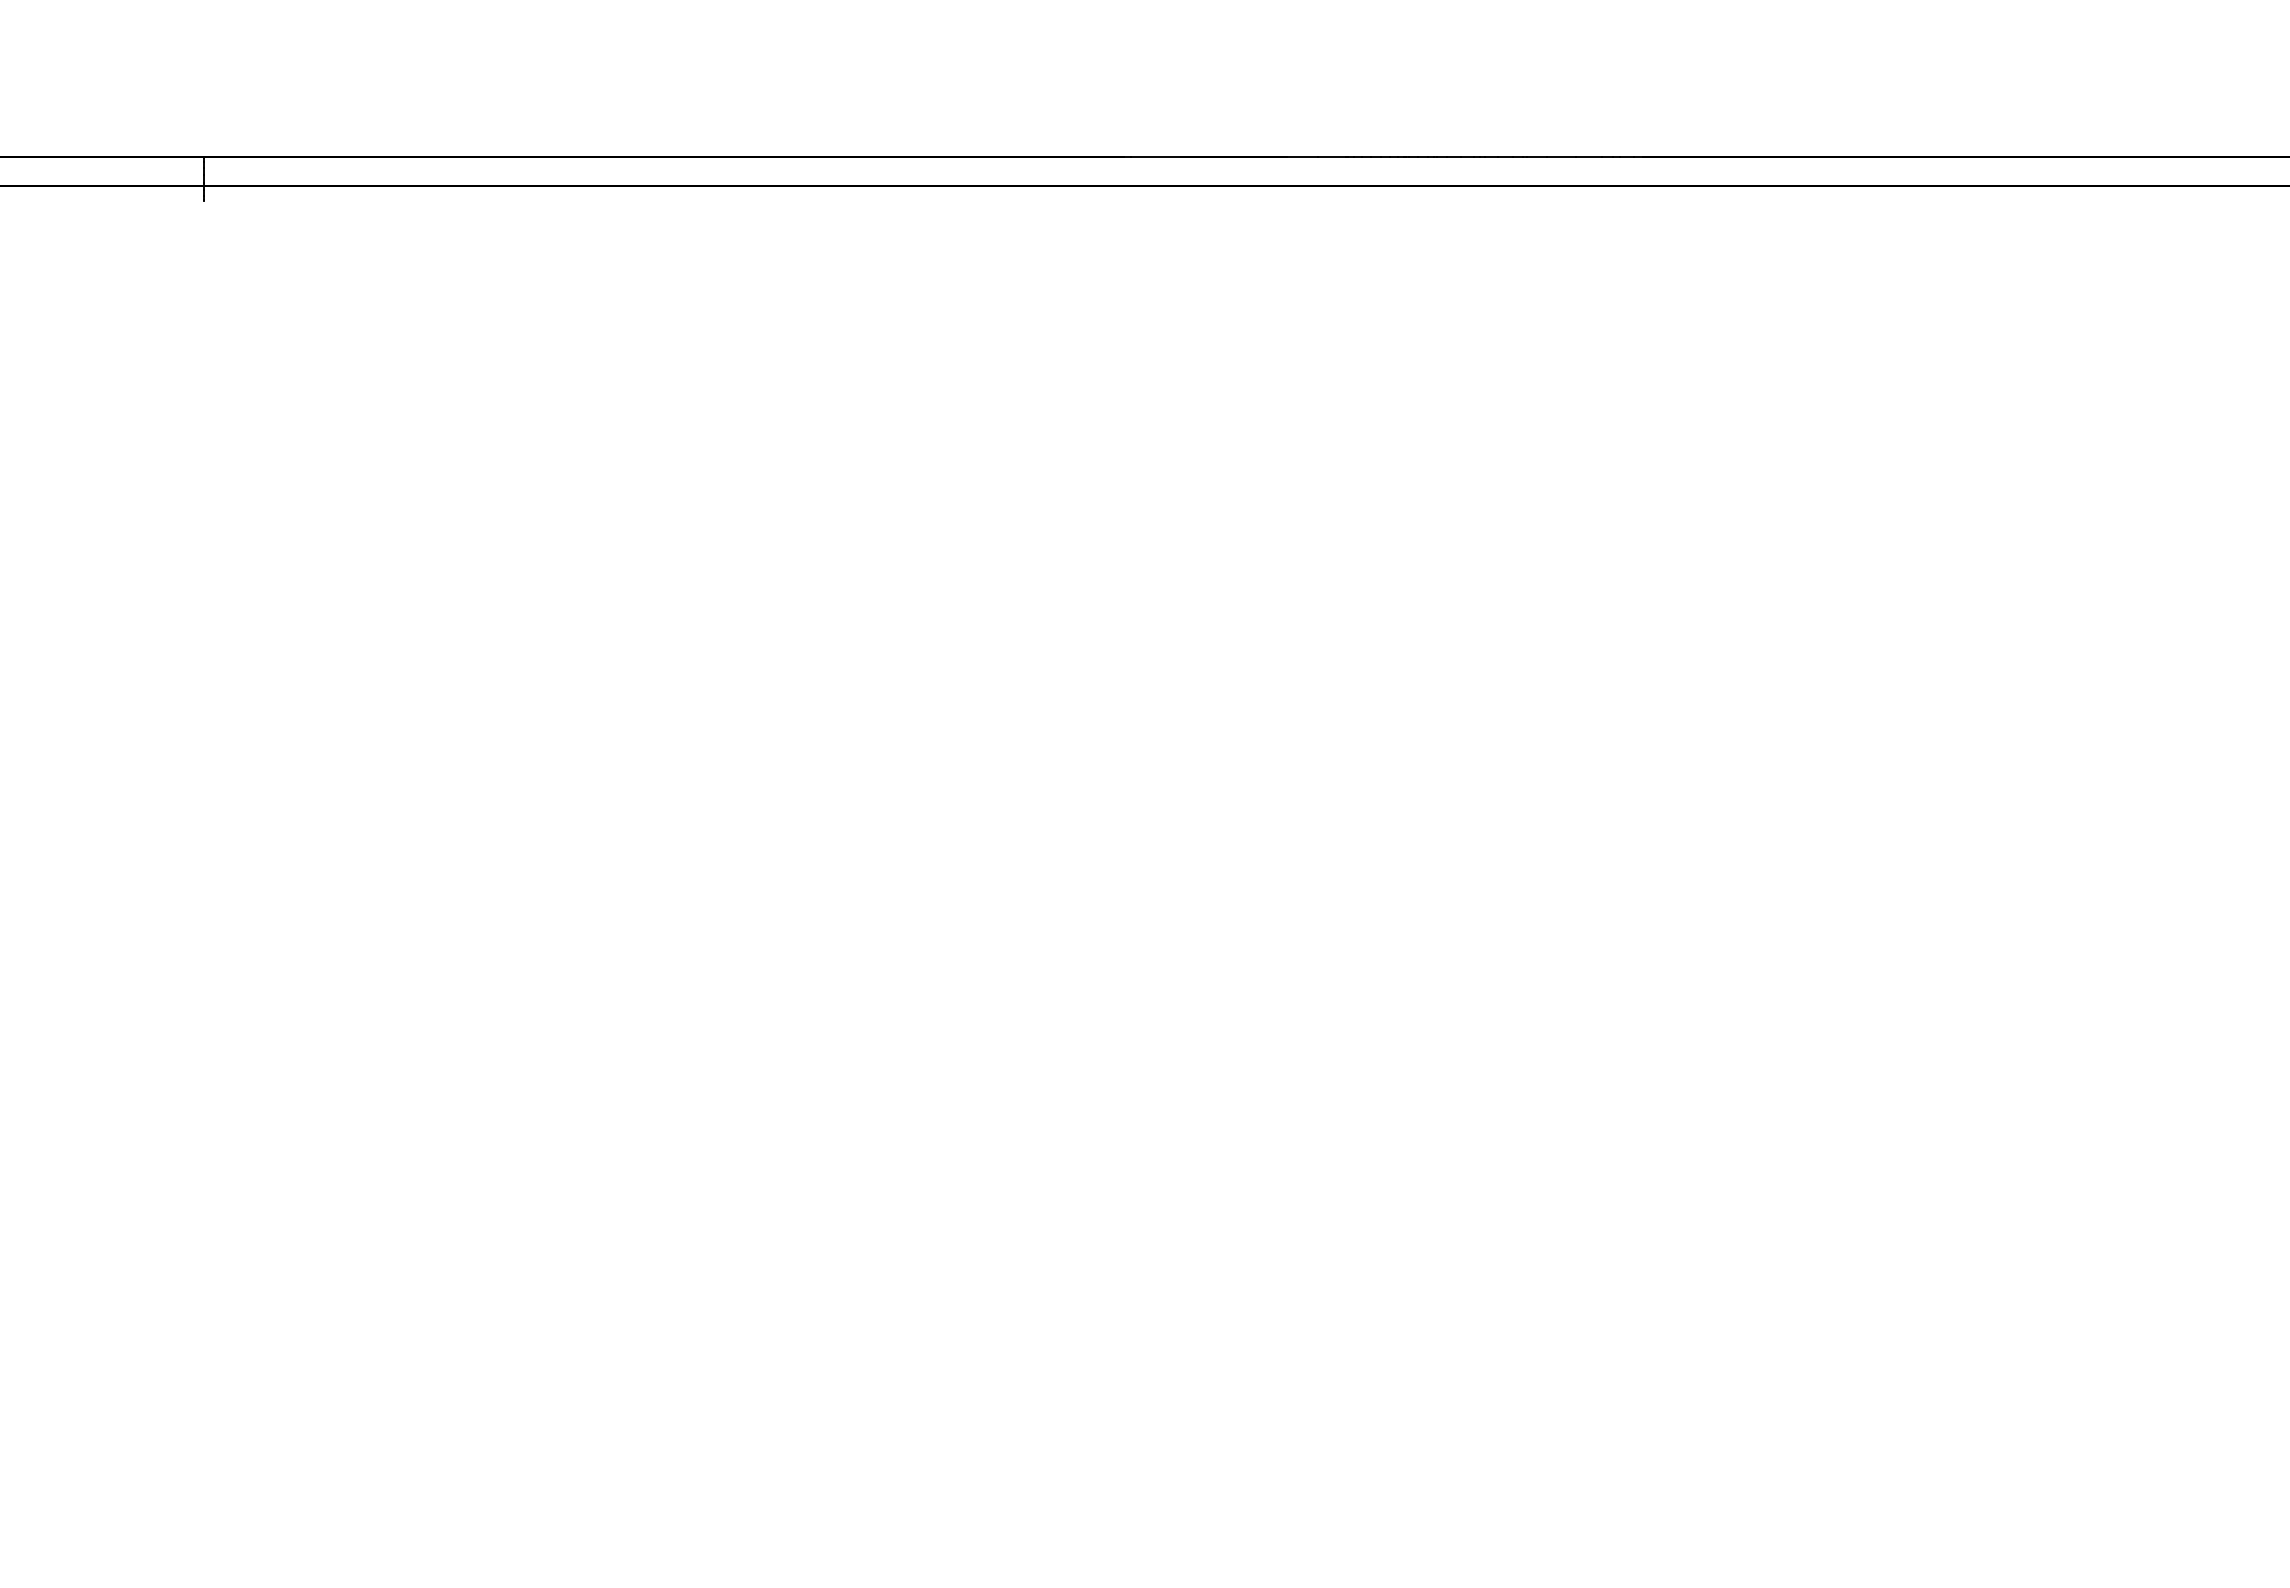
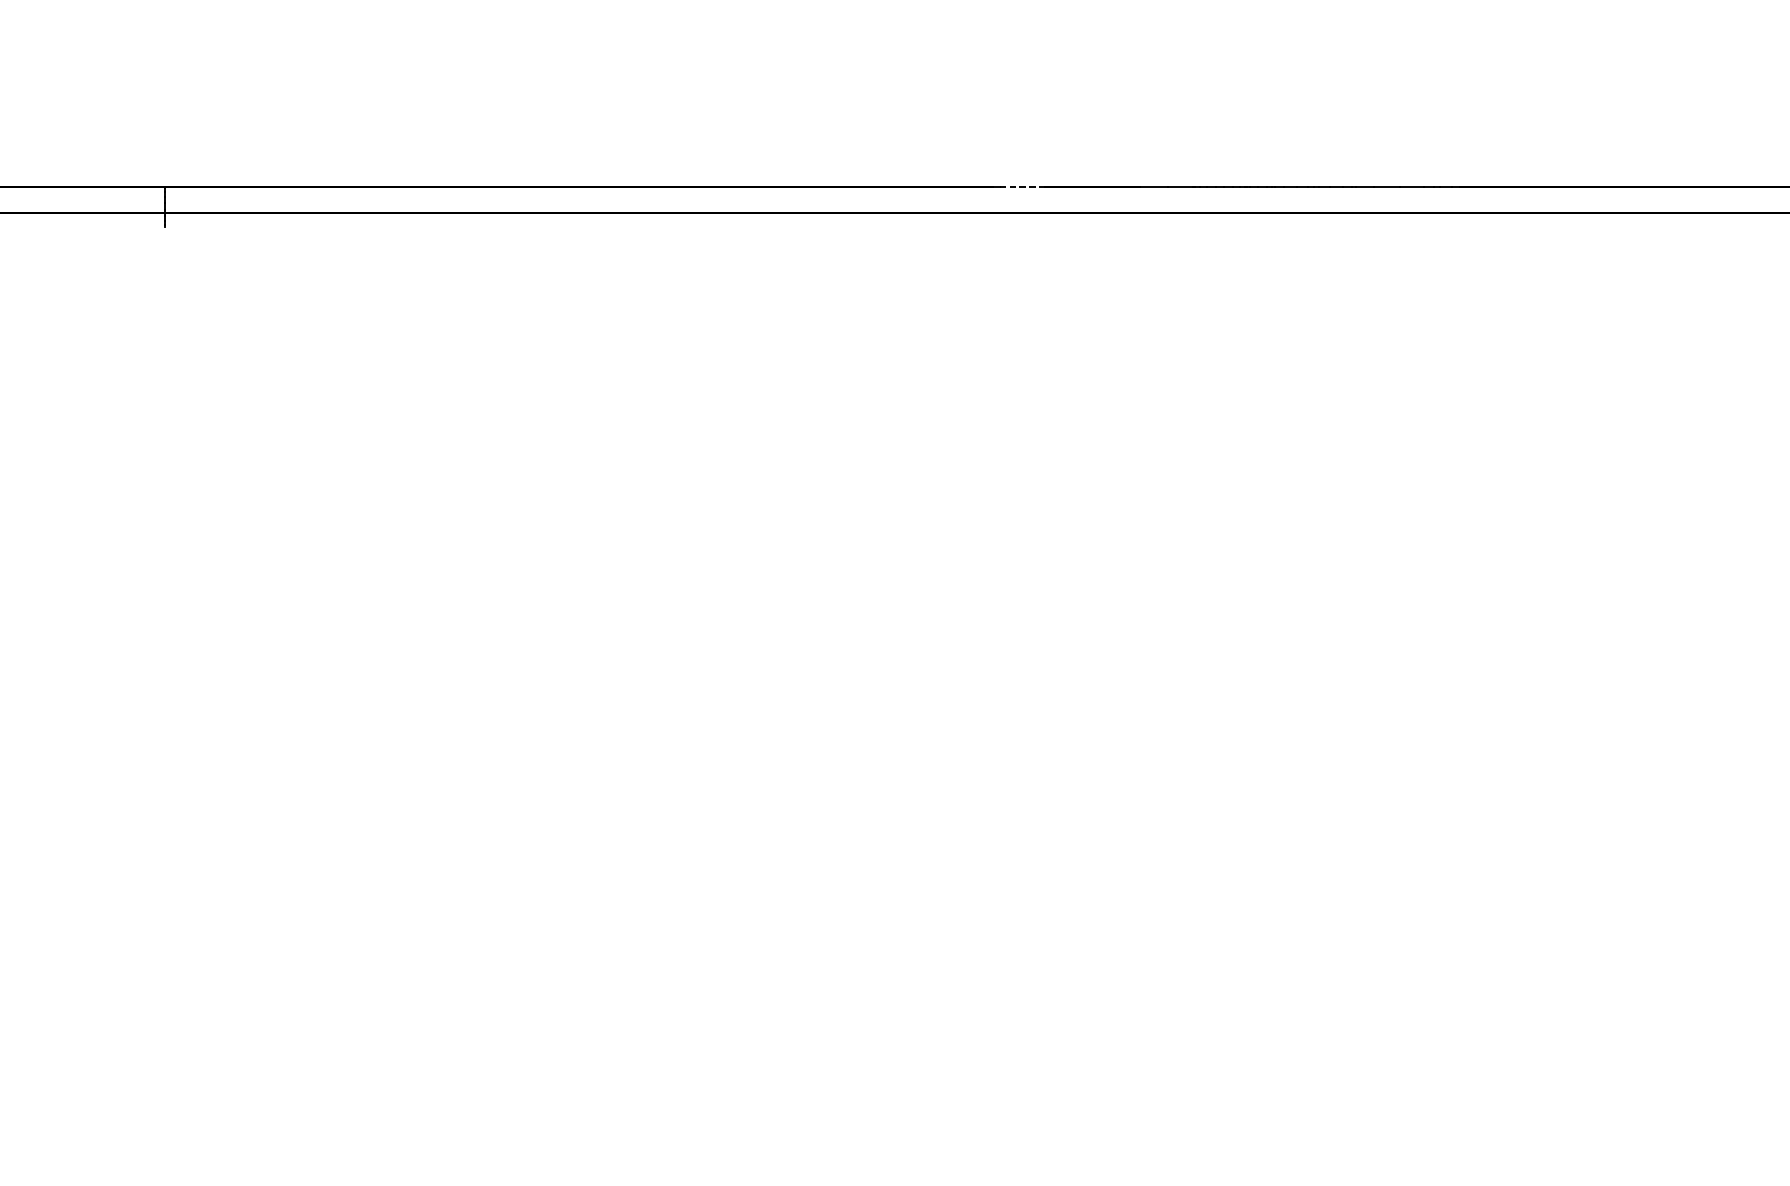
line: (1156, 156) -> (1022, 186), solid -> dashed

